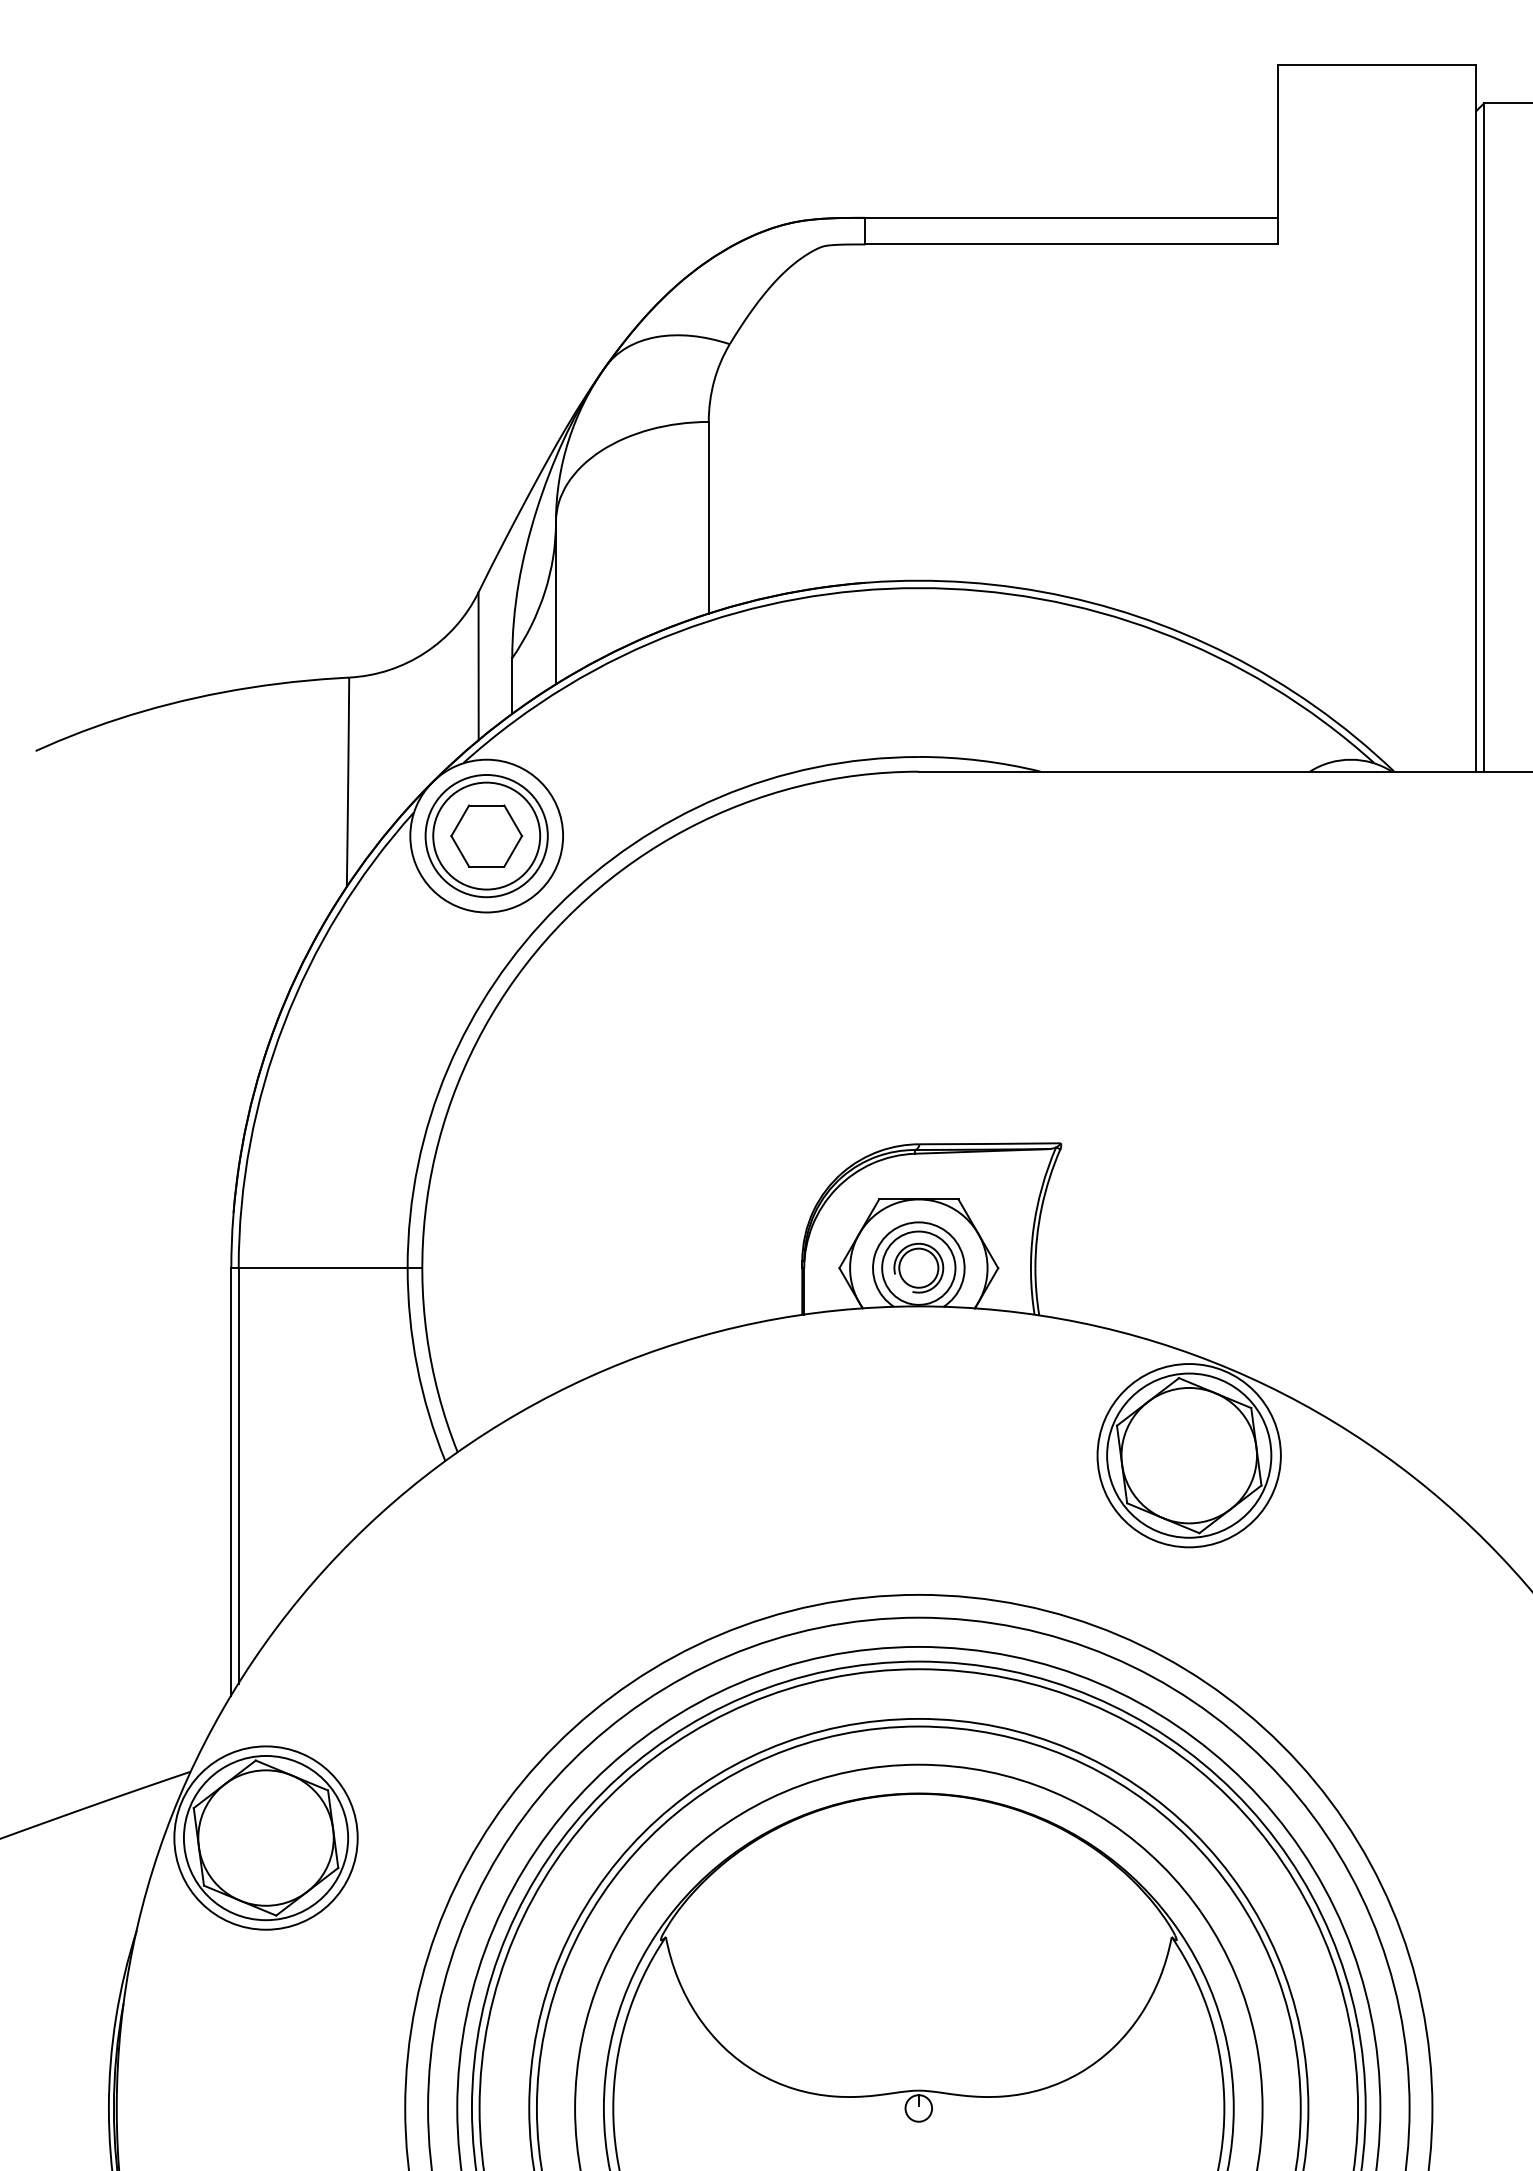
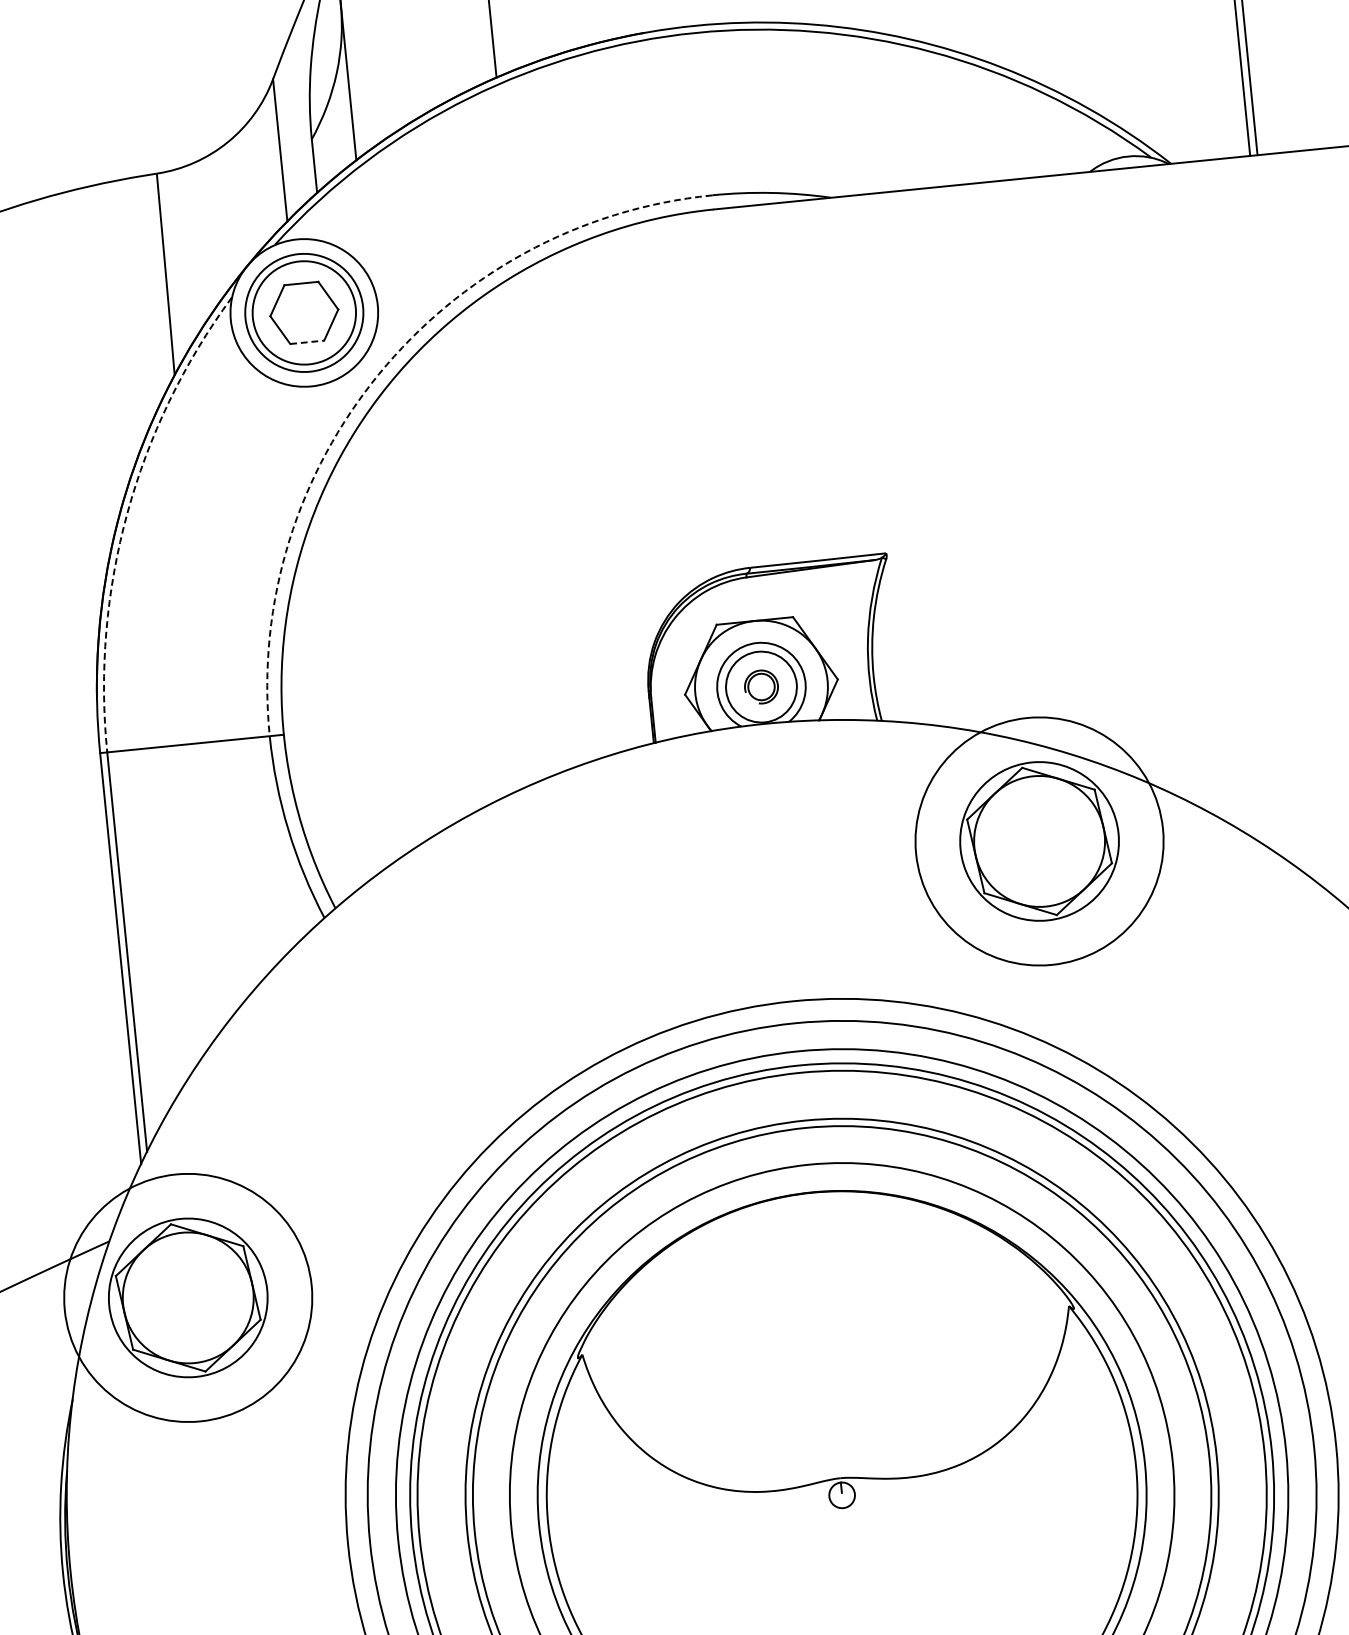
line: (486, 866) -> (307, 342), solid -> dashed
arc: (557, 906) -> (379, 373), solid -> dashed
arc: (283, 1024) -> (126, 513), solid -> dashed
part: (918, 1267) -> (761, 686), size x0.7
circle: (1188, 1455) -> (1038, 841), size x1.4
circle: (265, 1837) -> (187, 1297), size x1.4

